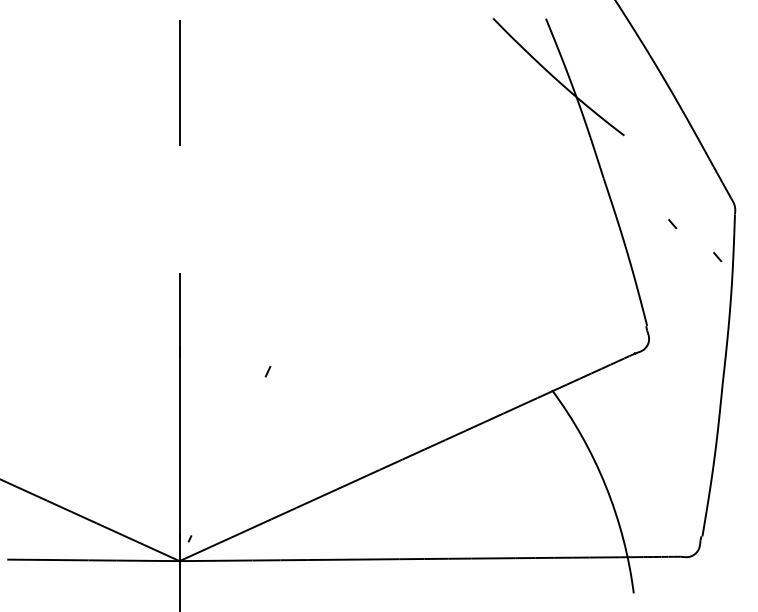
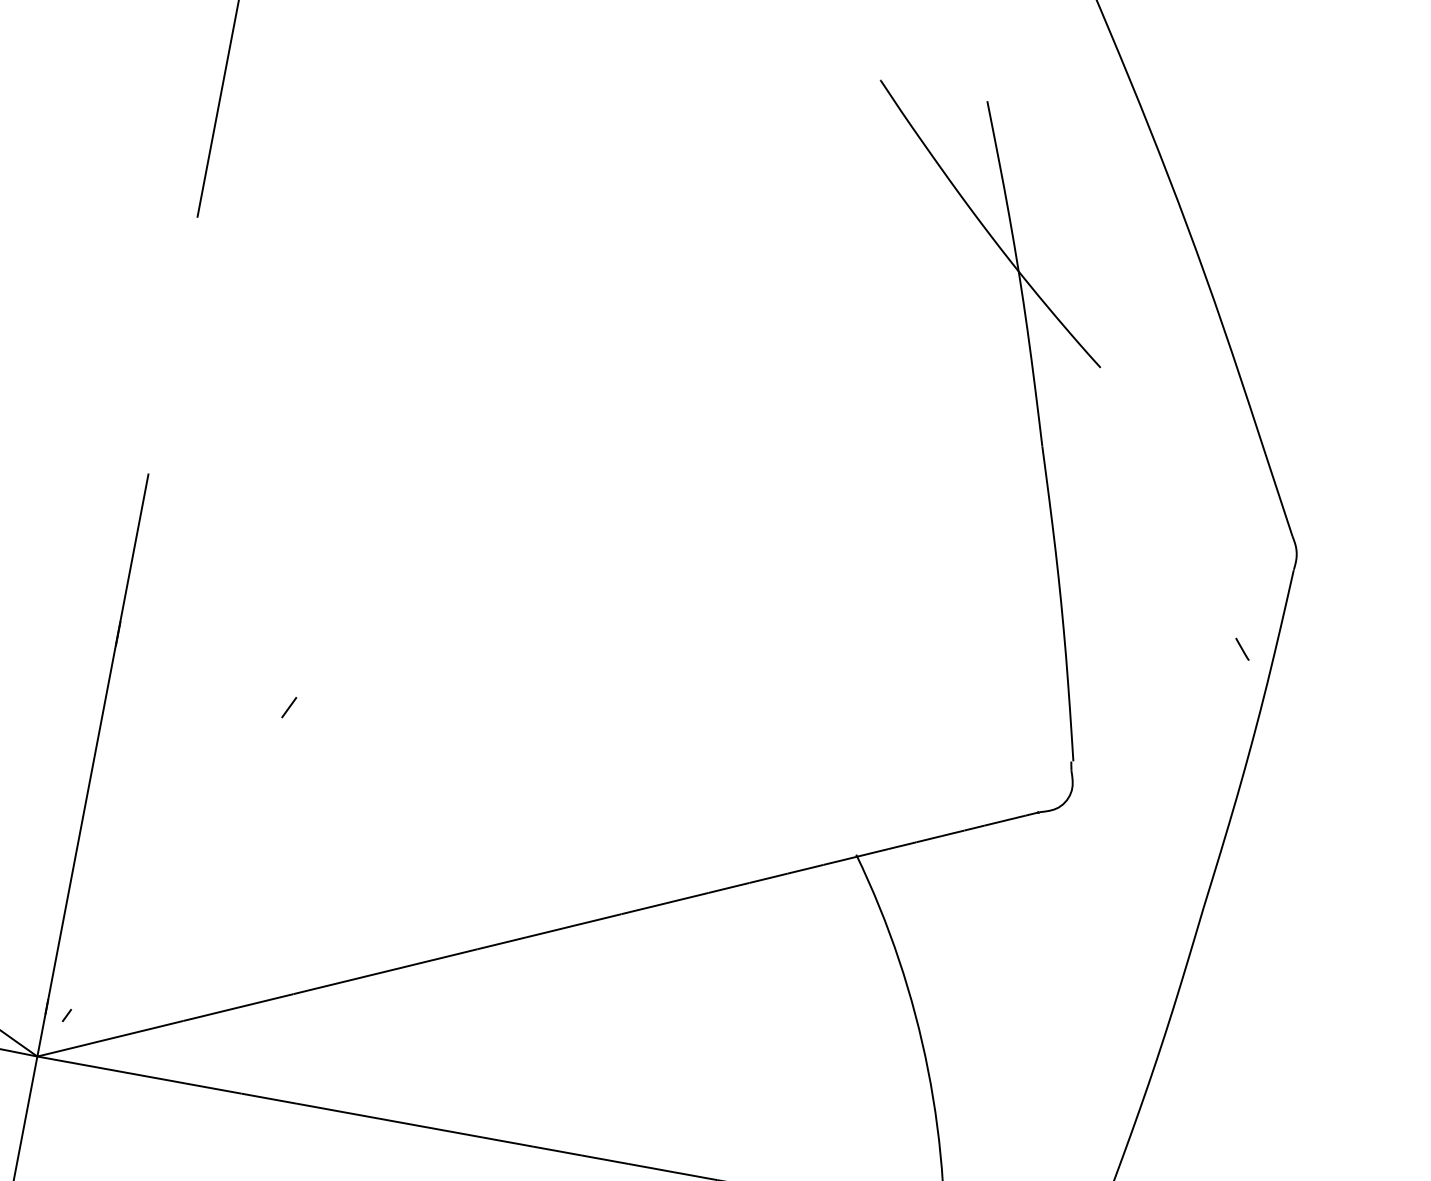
curve: (672, 223) -> (1164, 564), removed

